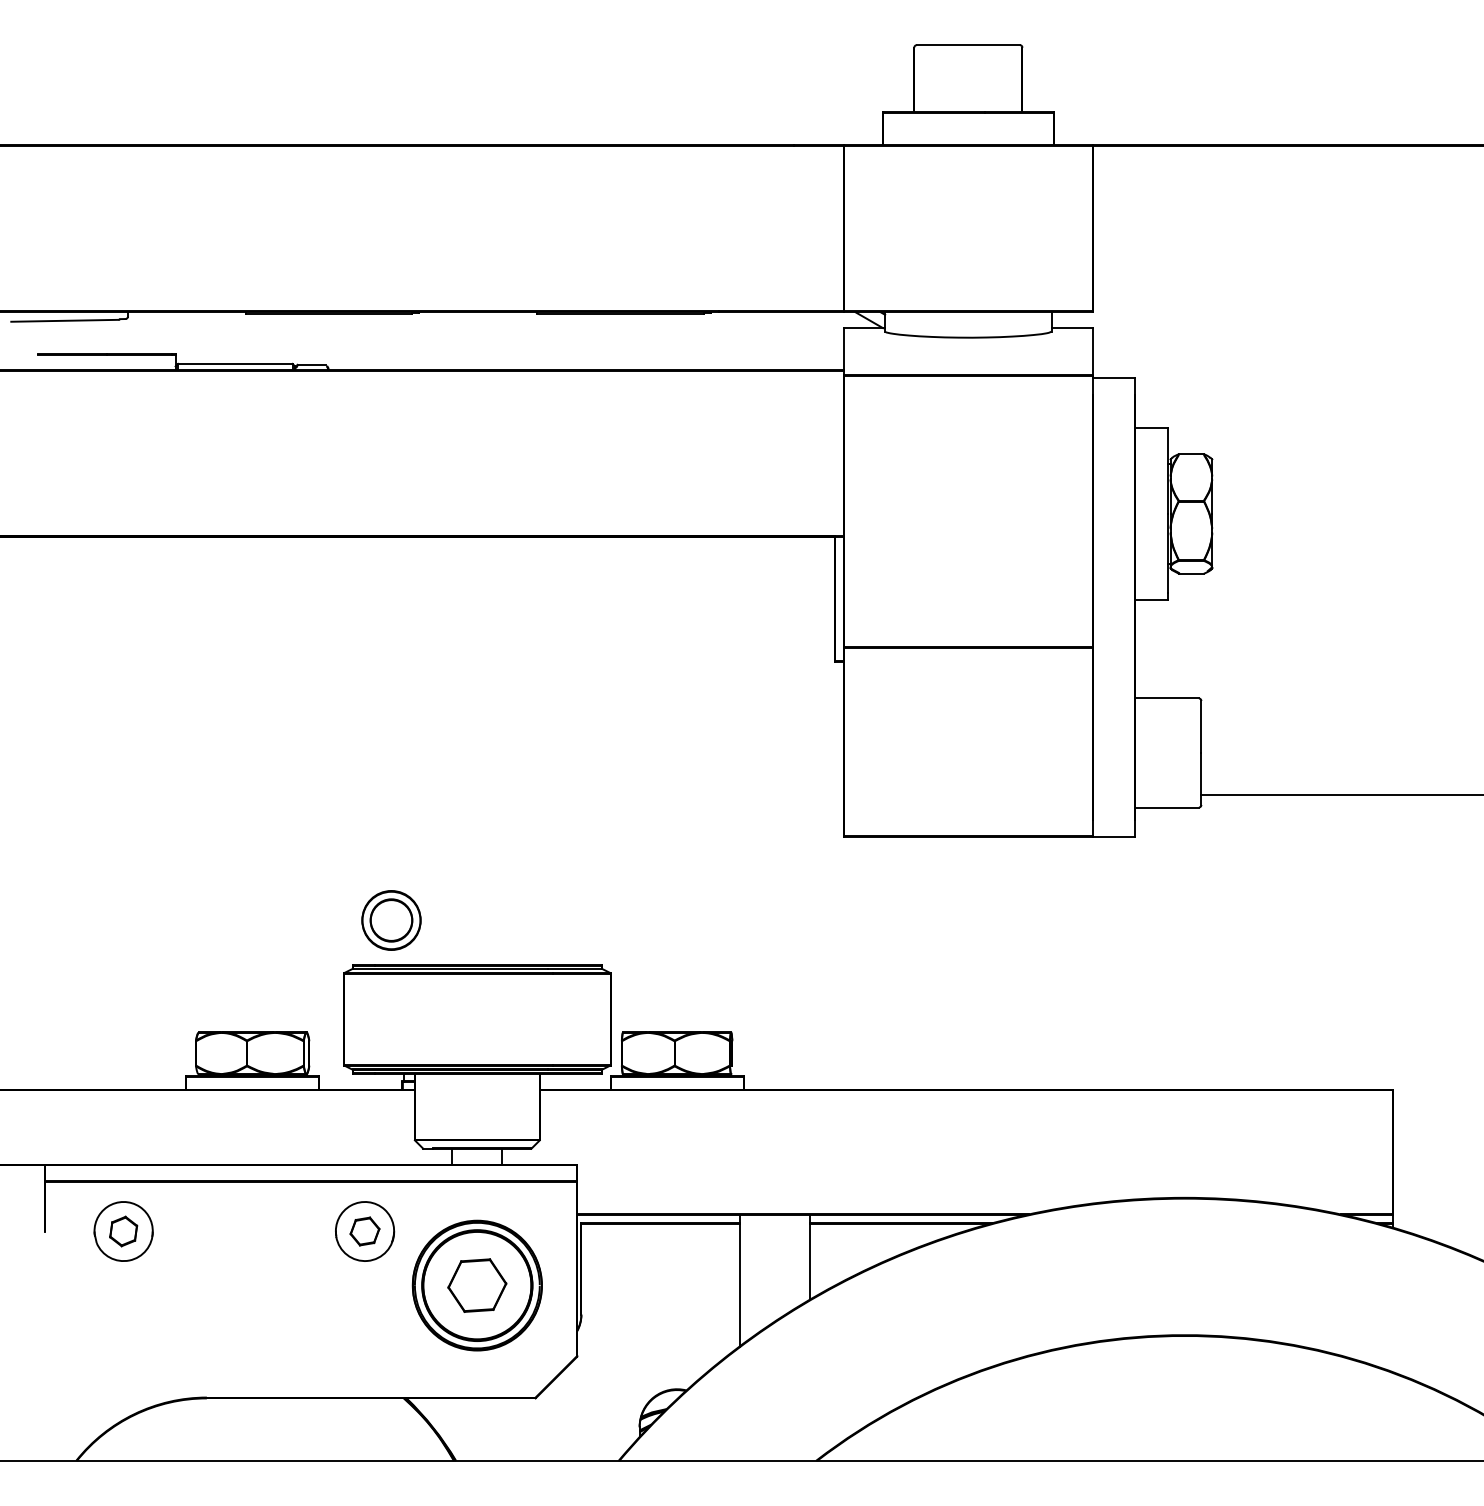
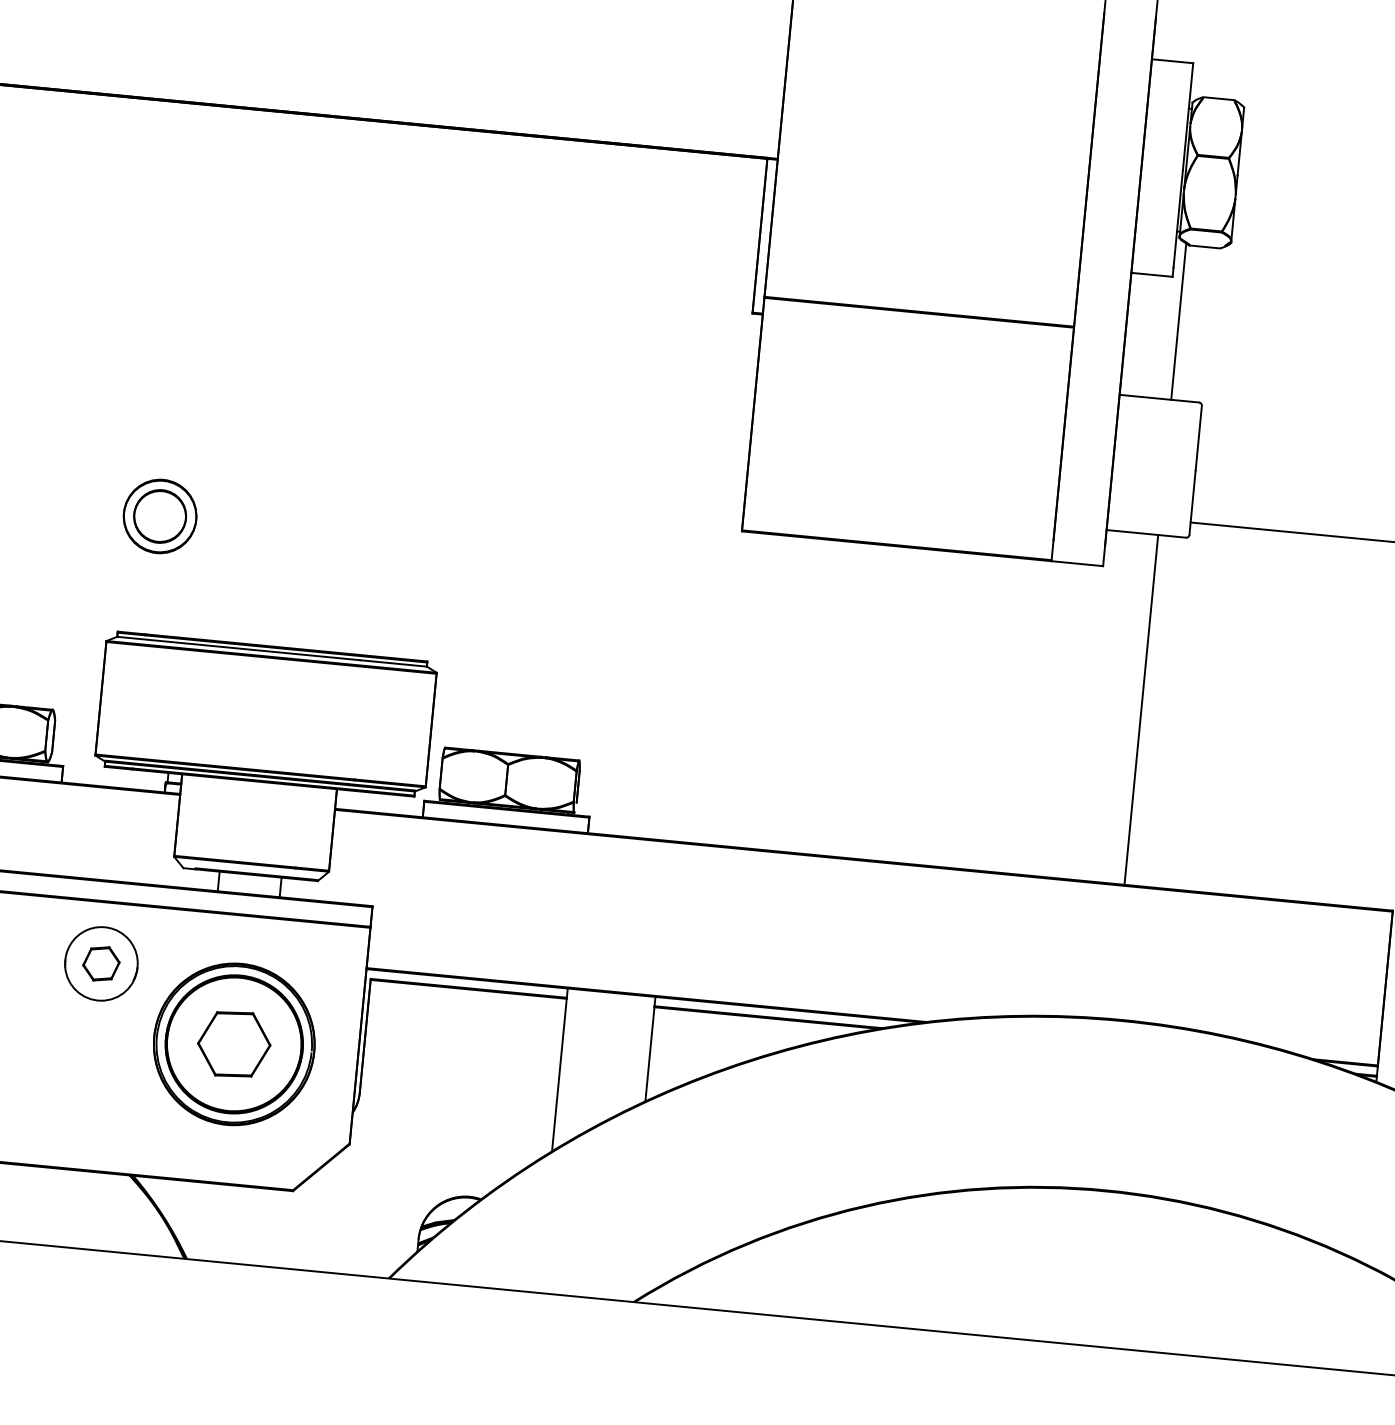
line: (1176, 635) -> (1178, 321), added
part: (391, 920) -> (160, 516), moved
line: (1176, 948) -> (1141, 709), added

